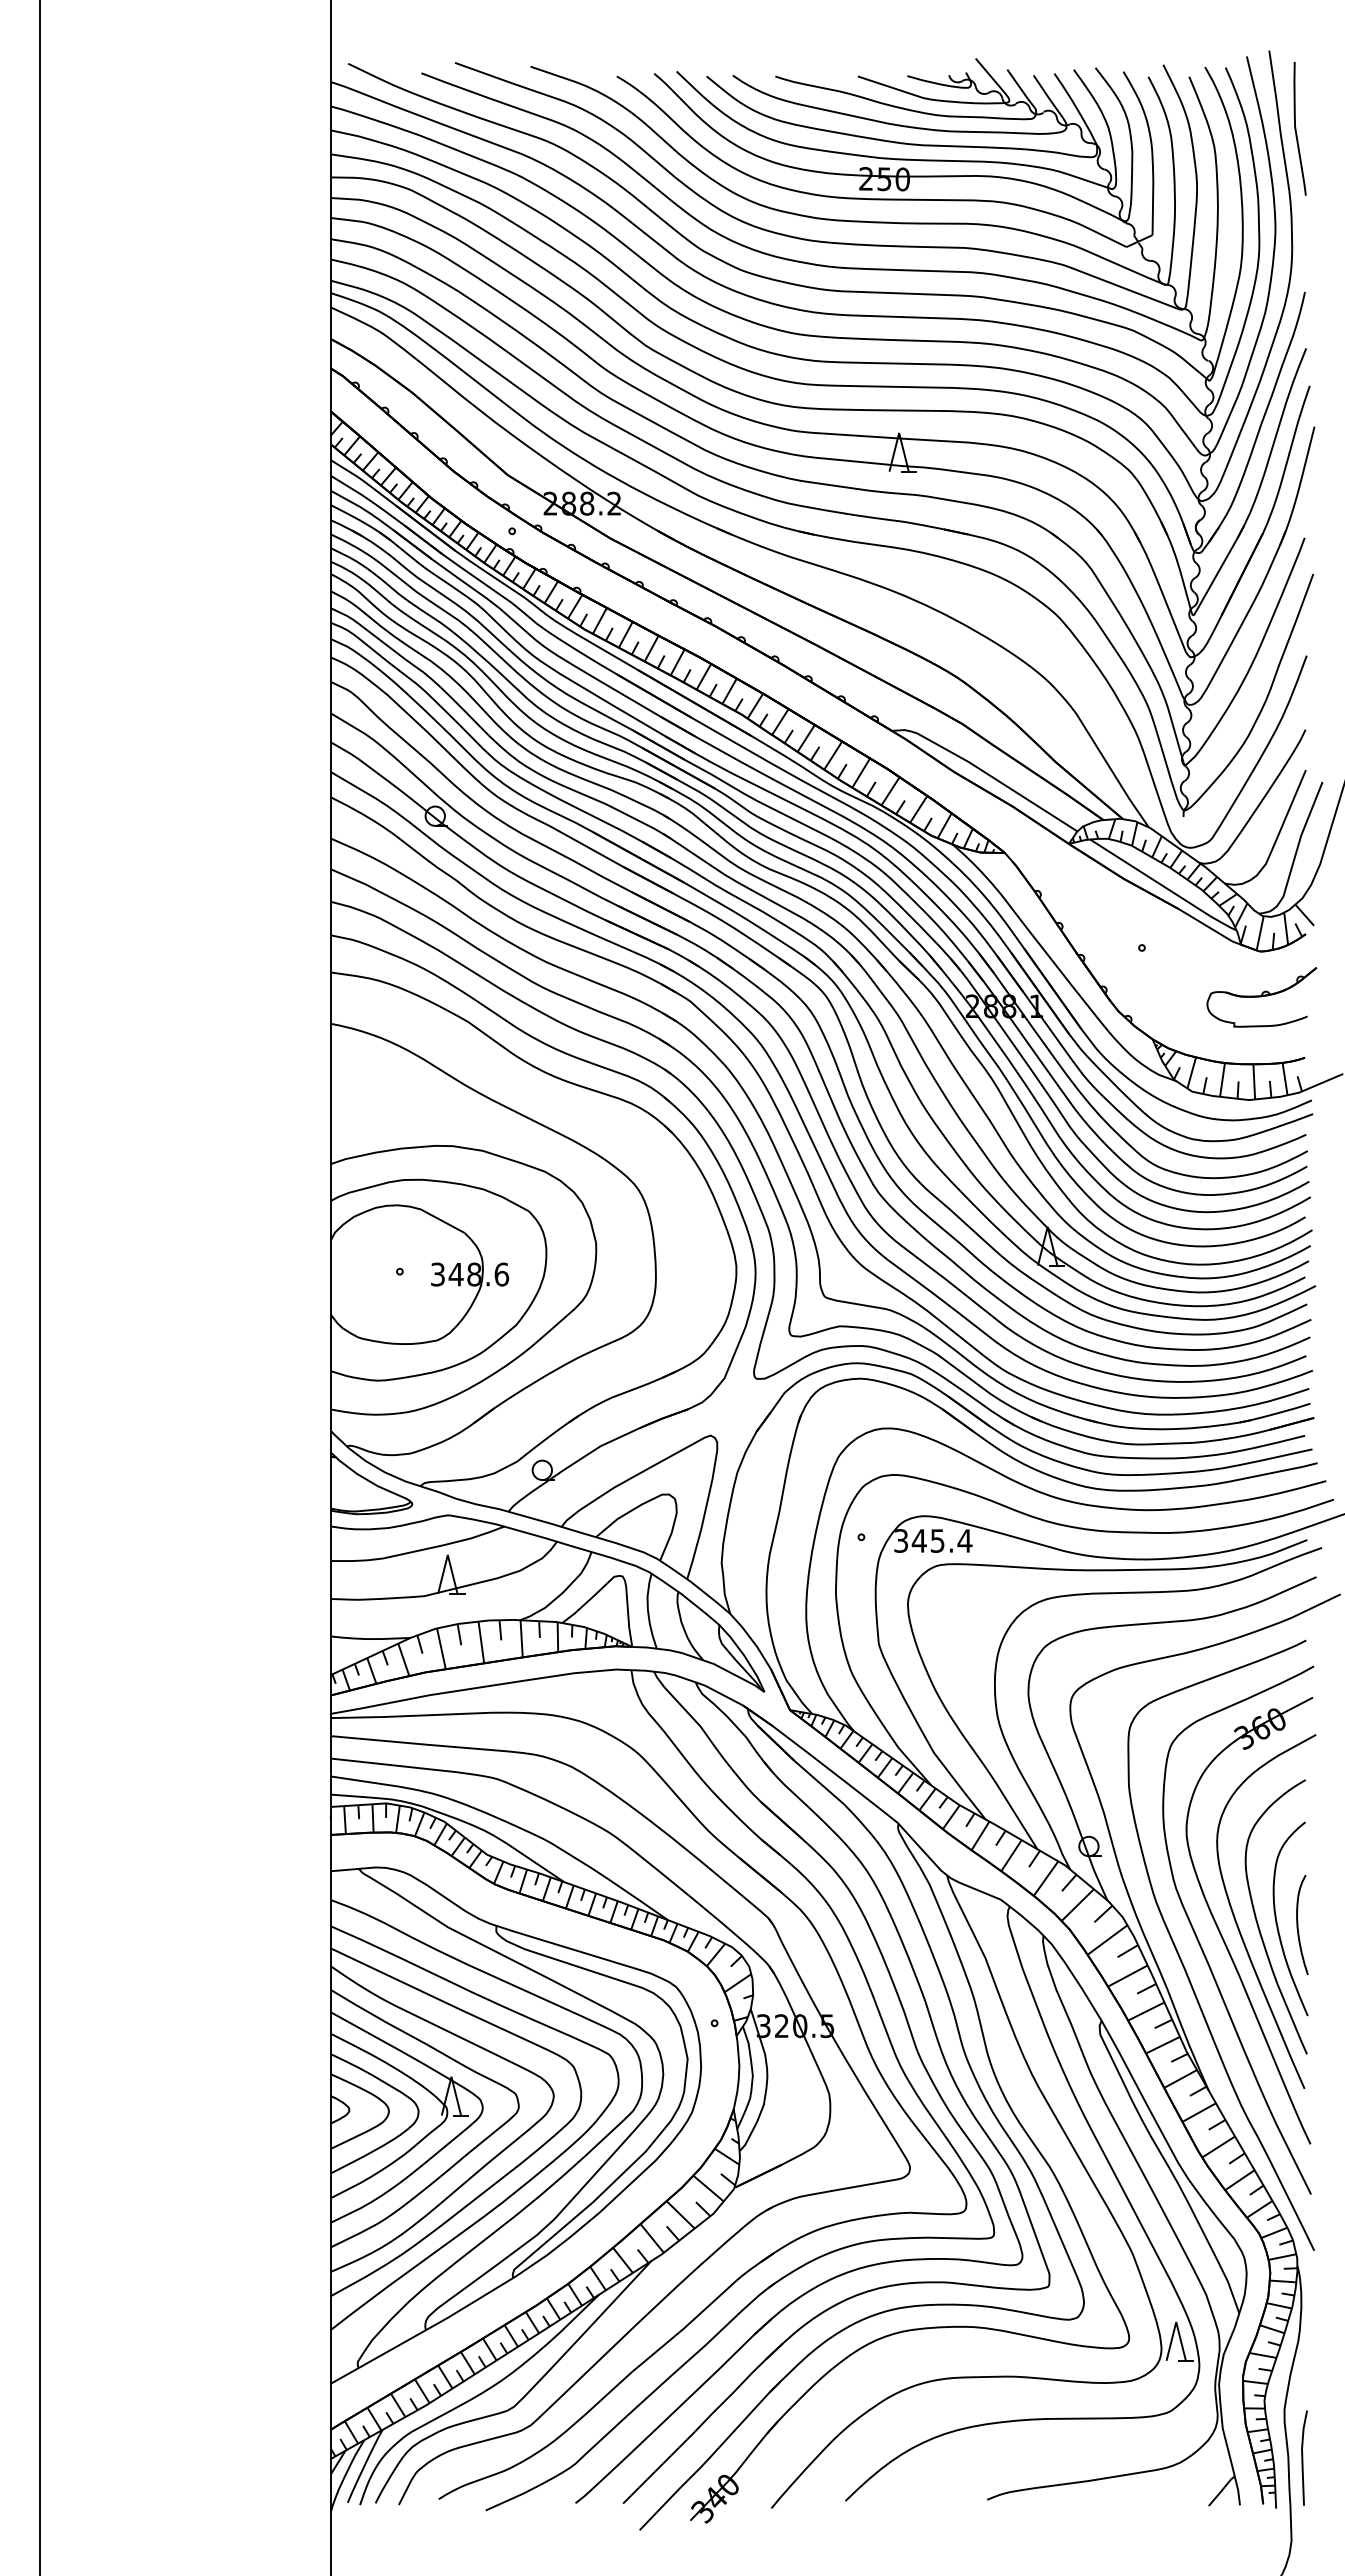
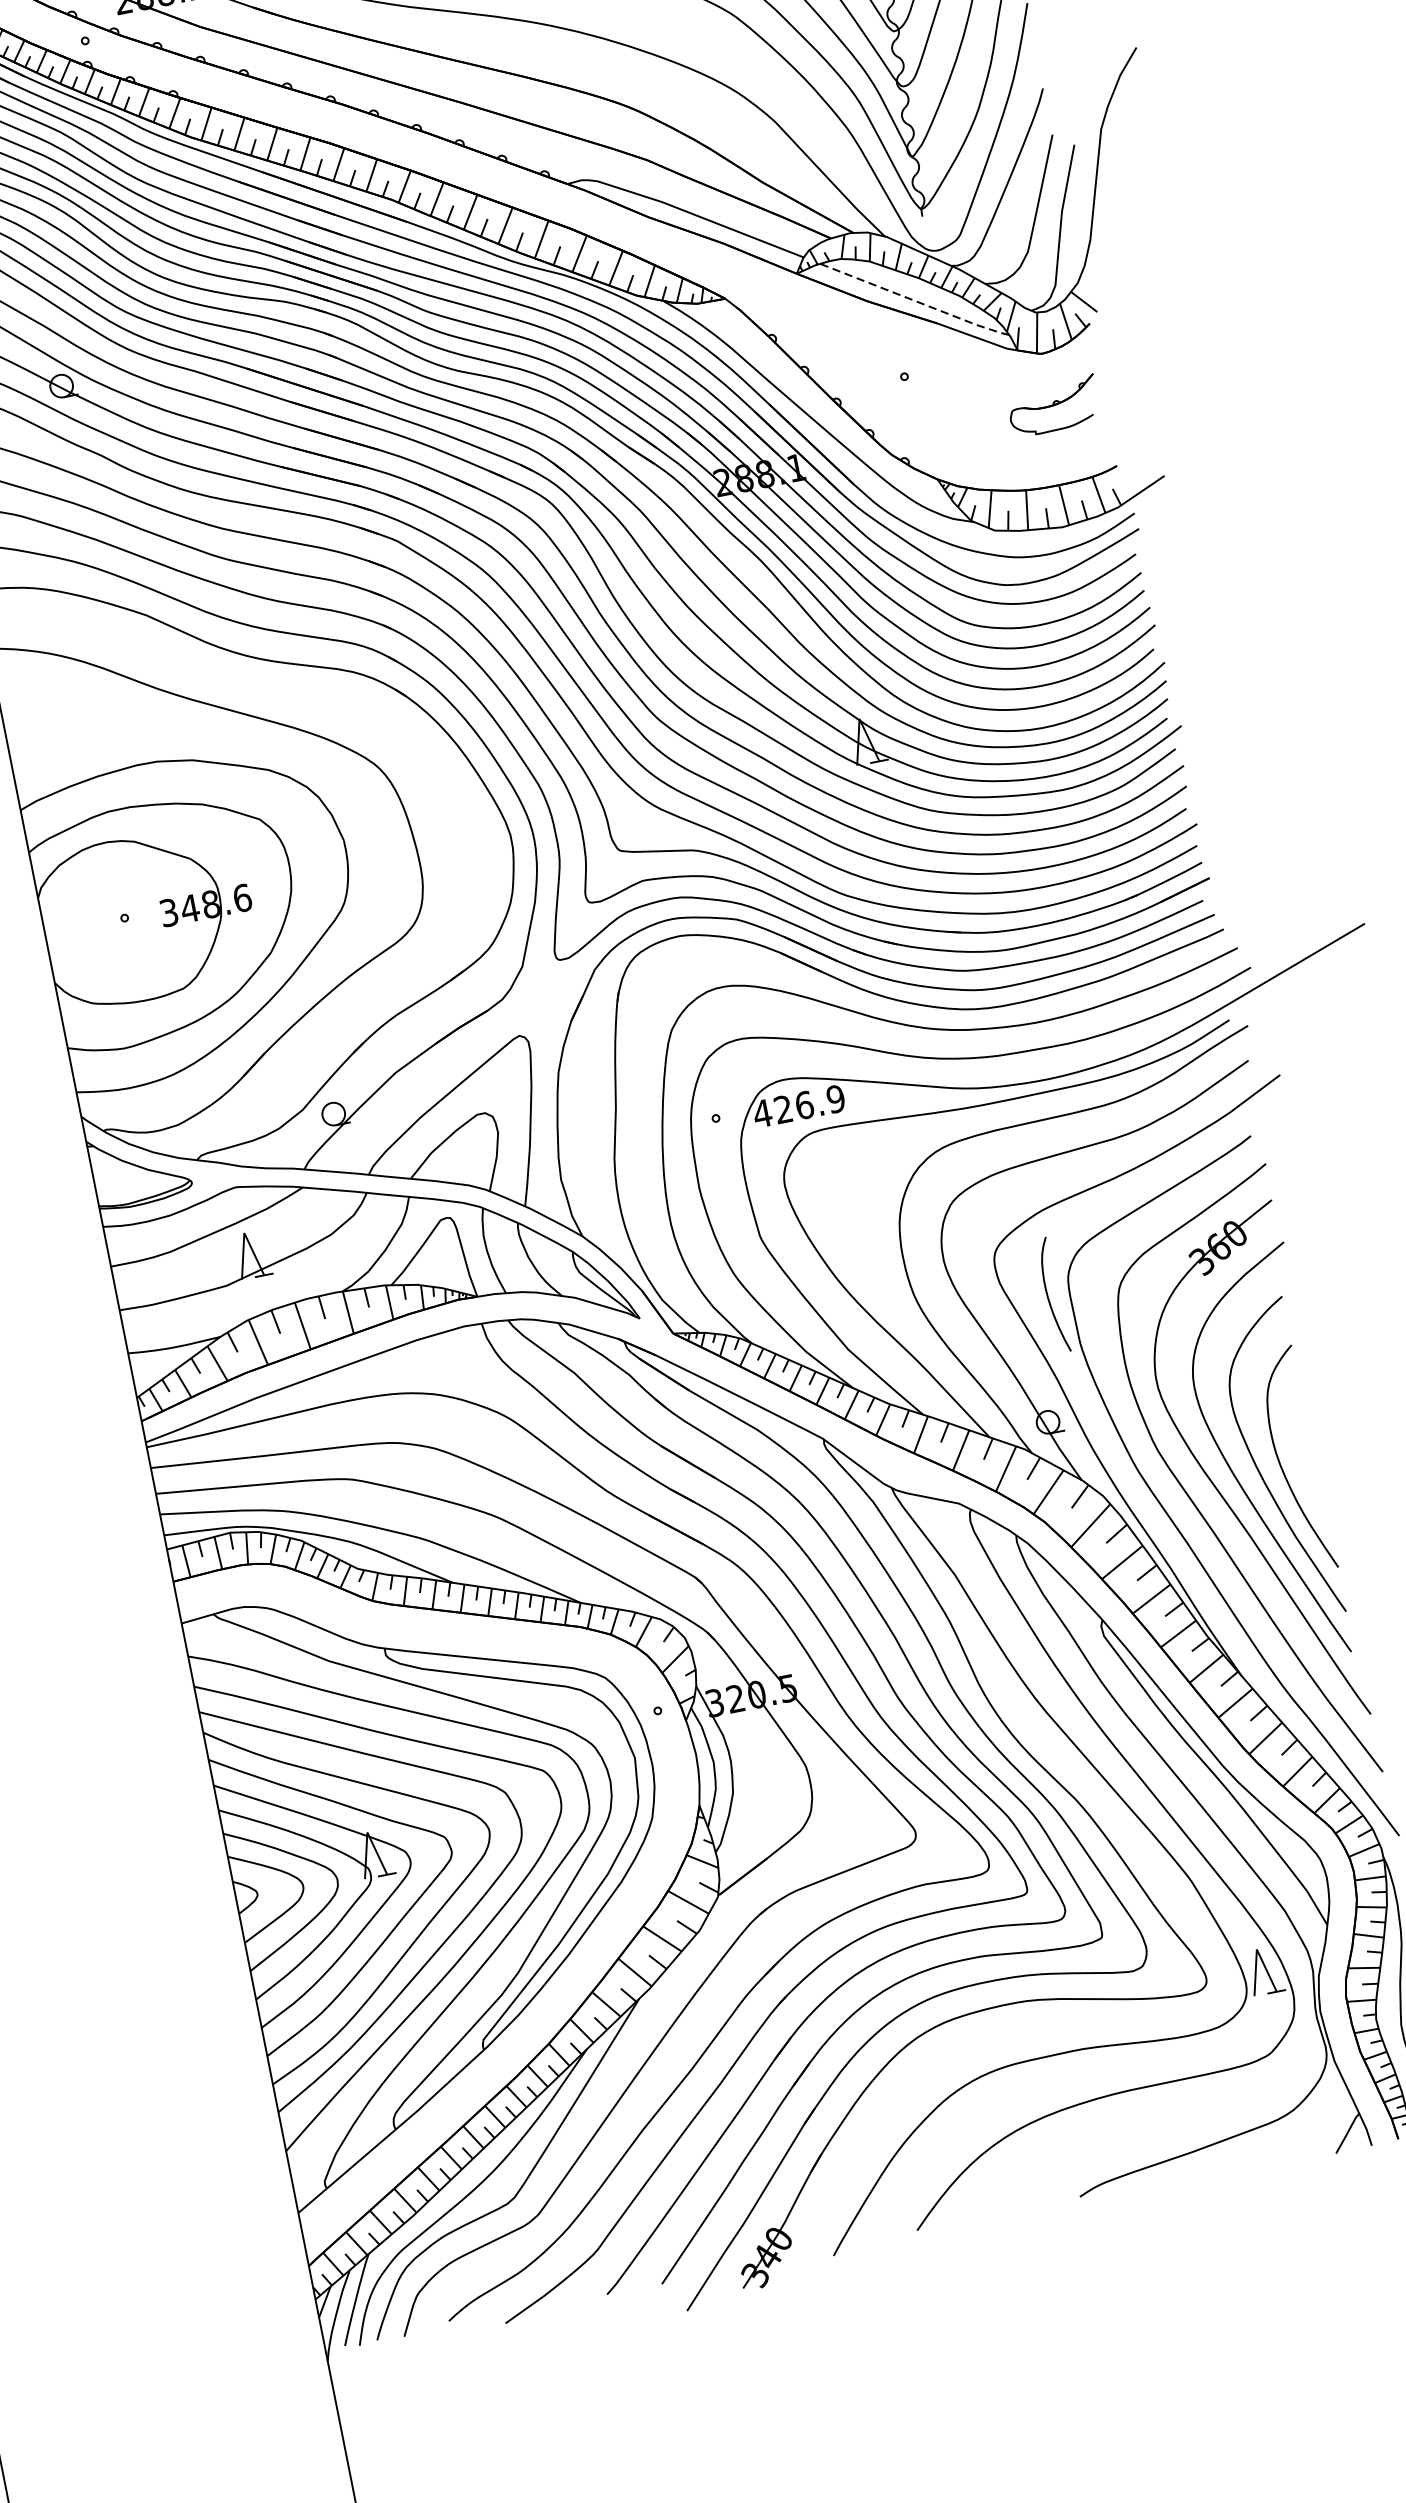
line: (1164, 886) -> (916, 300), solid -> dashed
part: (1261, 997) -> (1053, 406), size x0.7
text: (932, 1540) -> (798, 1105), 345.4 -> 426.9
curve: (1298, 1924) -> (1048, 1295), moved

